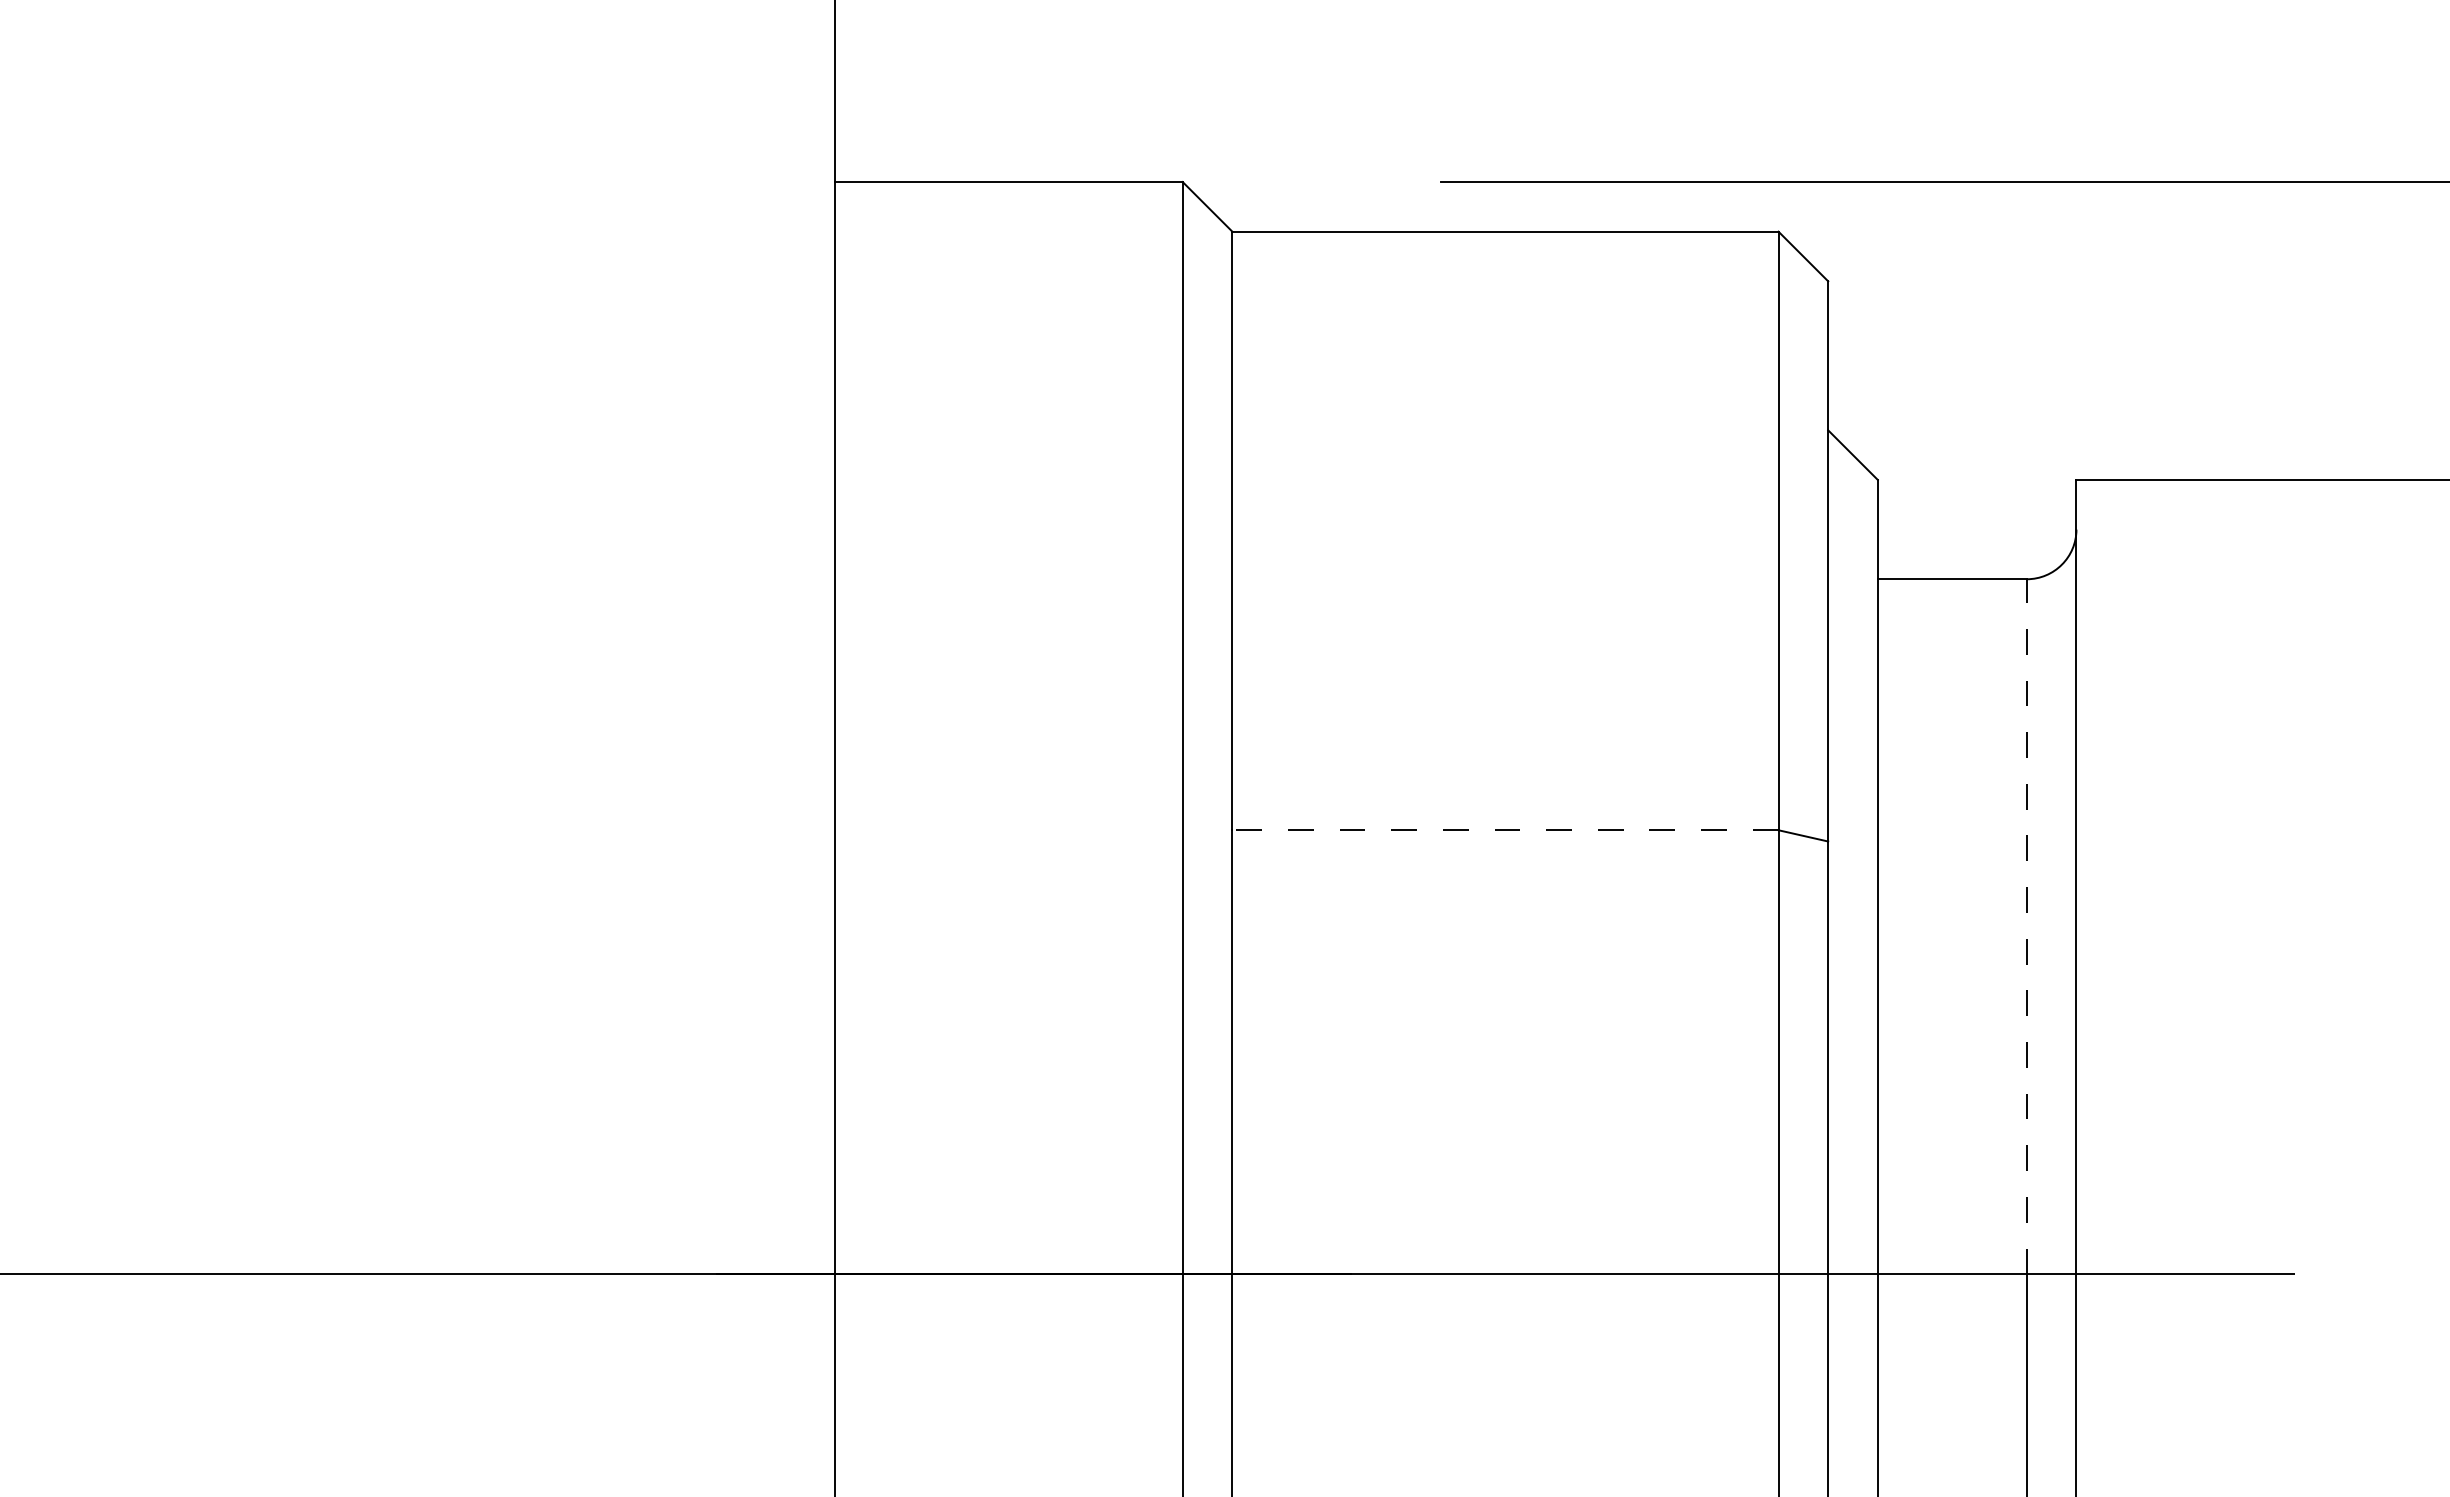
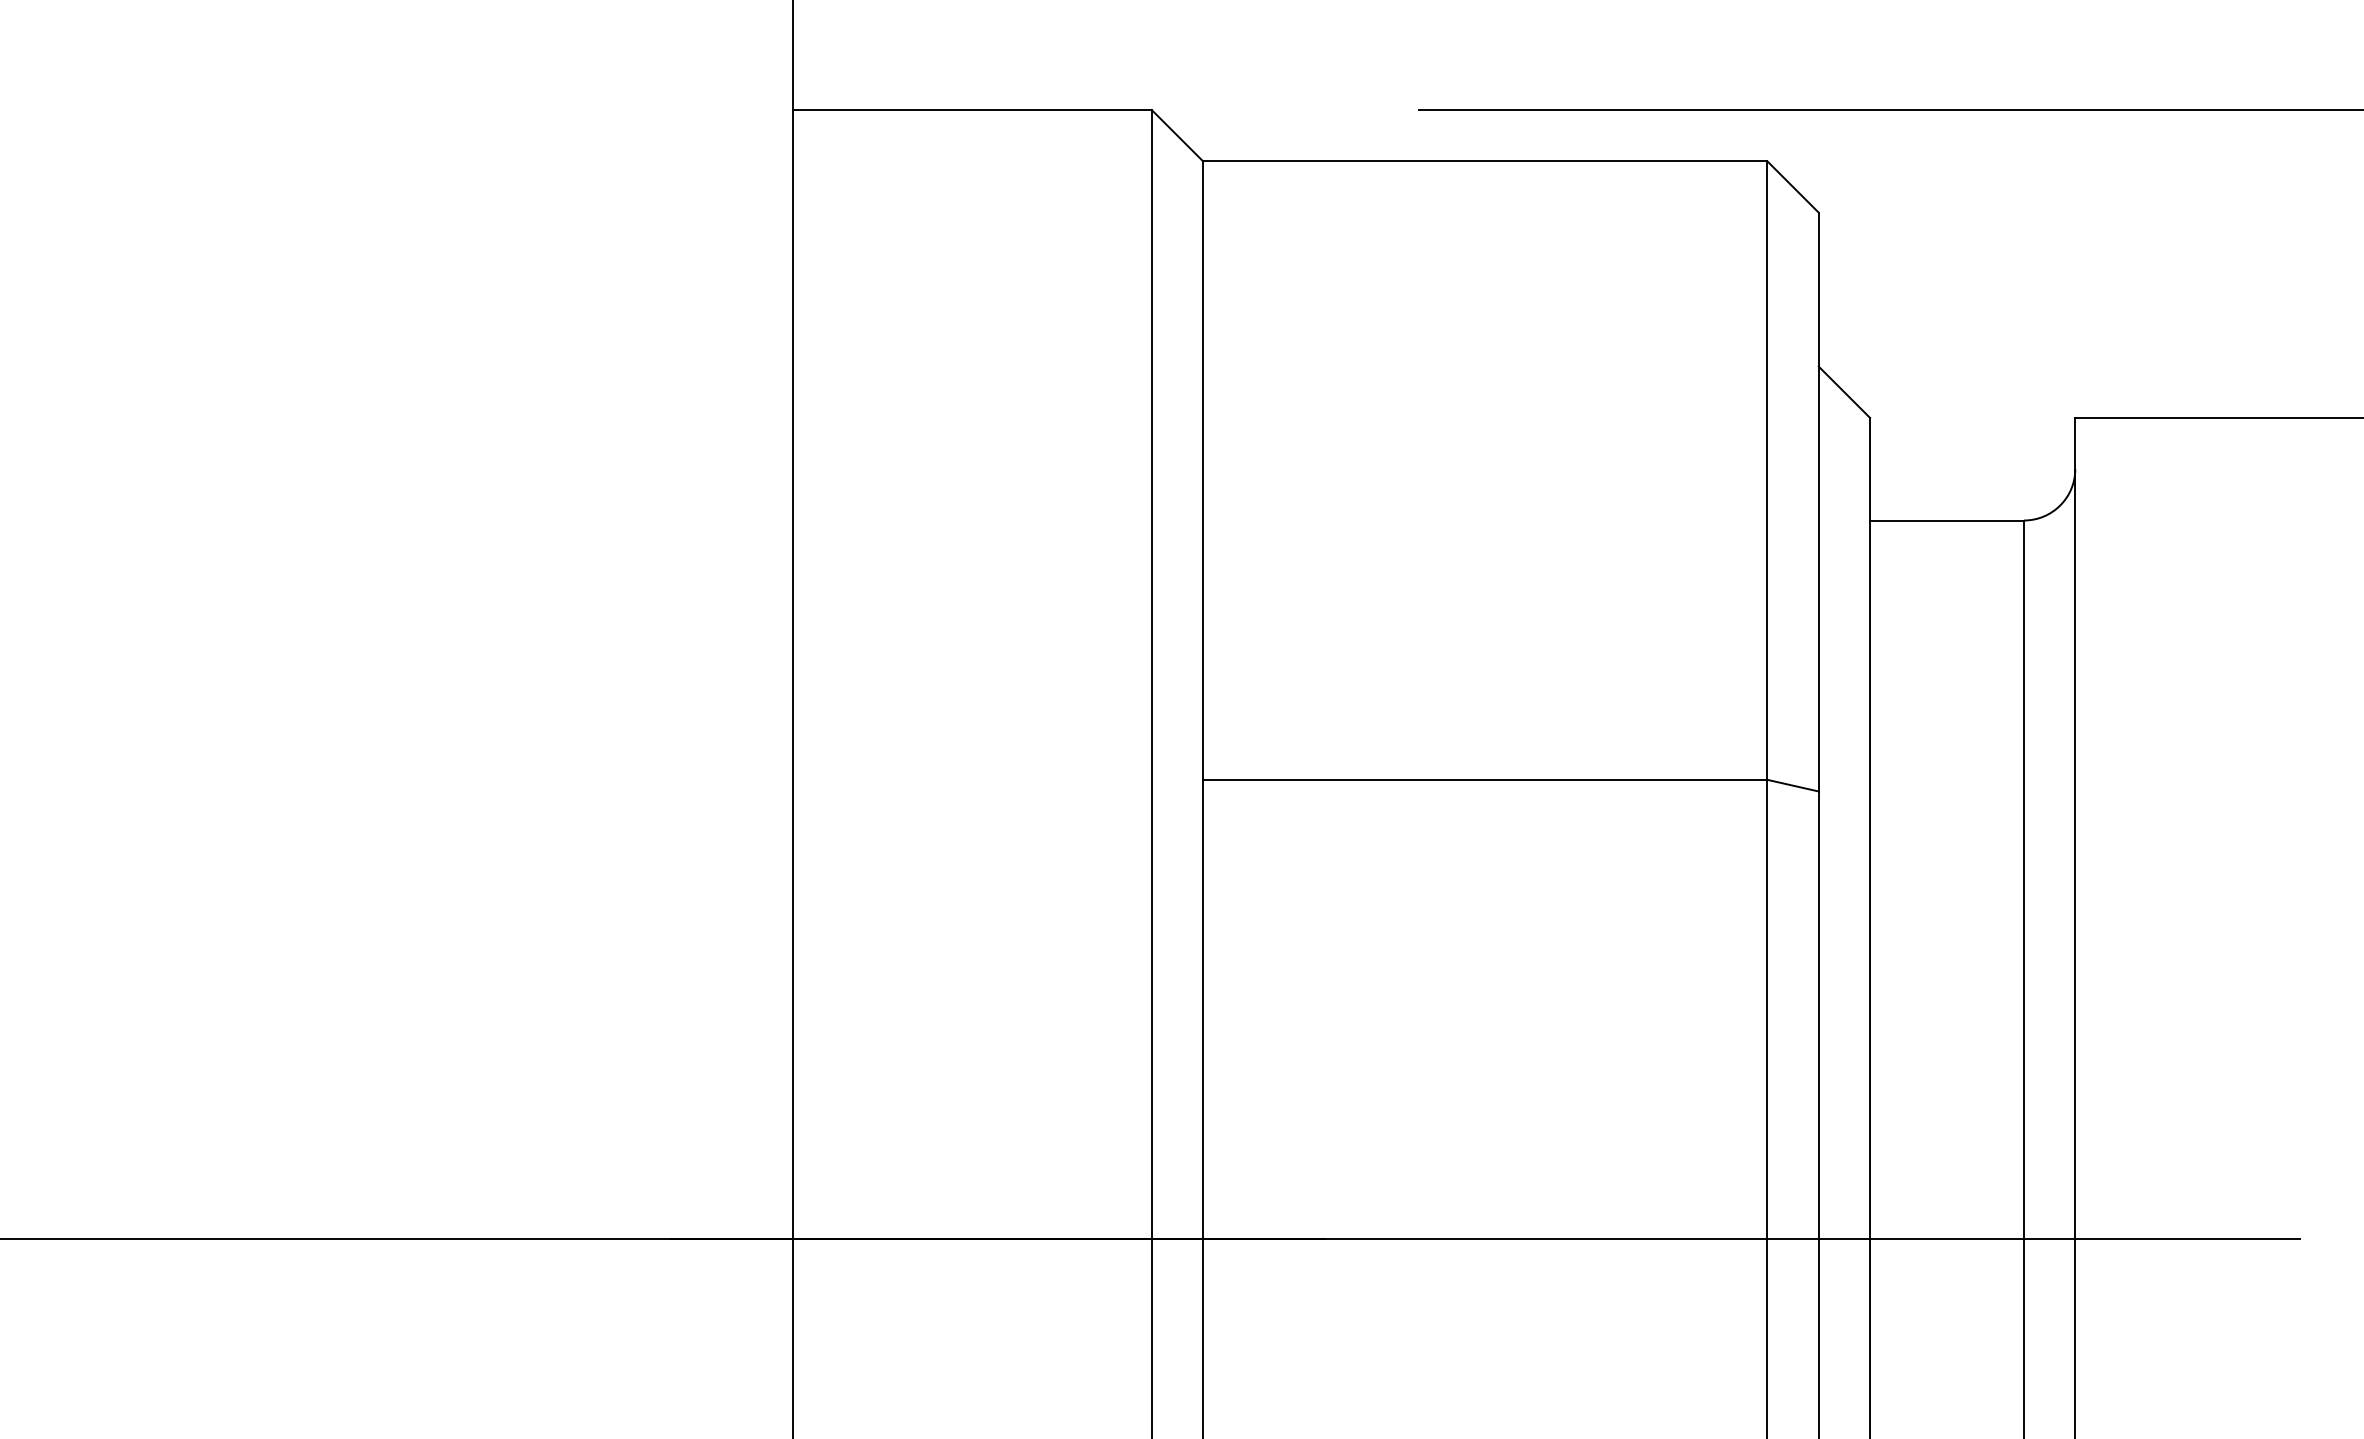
line: (1504, 830) -> (1484, 780), dashed -> solid
line: (2026, 926) -> (2023, 879), dashed -> solid

